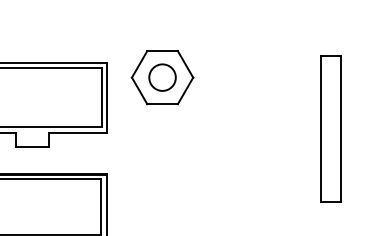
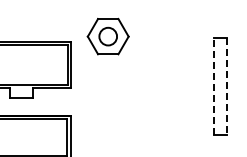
part: (161, 77) -> (107, 36), moved
line: (320, 130) -> (213, 86), solid -> dashed
line: (340, 130) -> (226, 86), solid -> dashed

